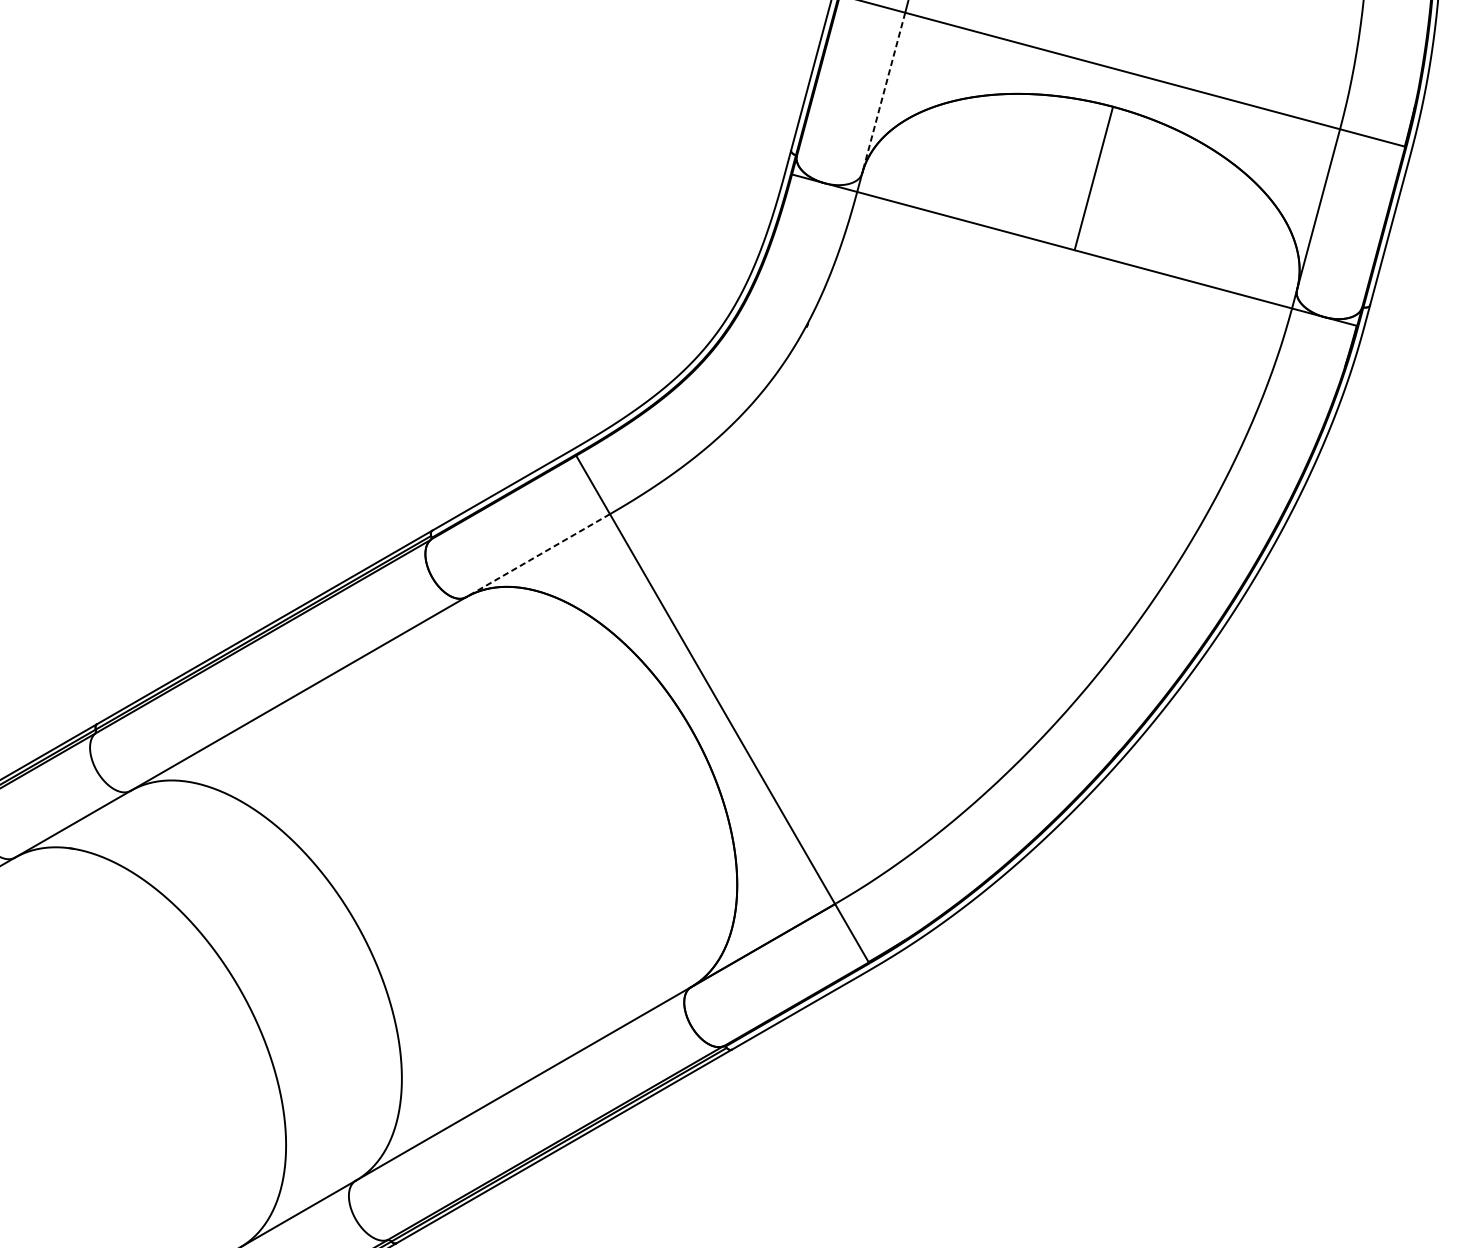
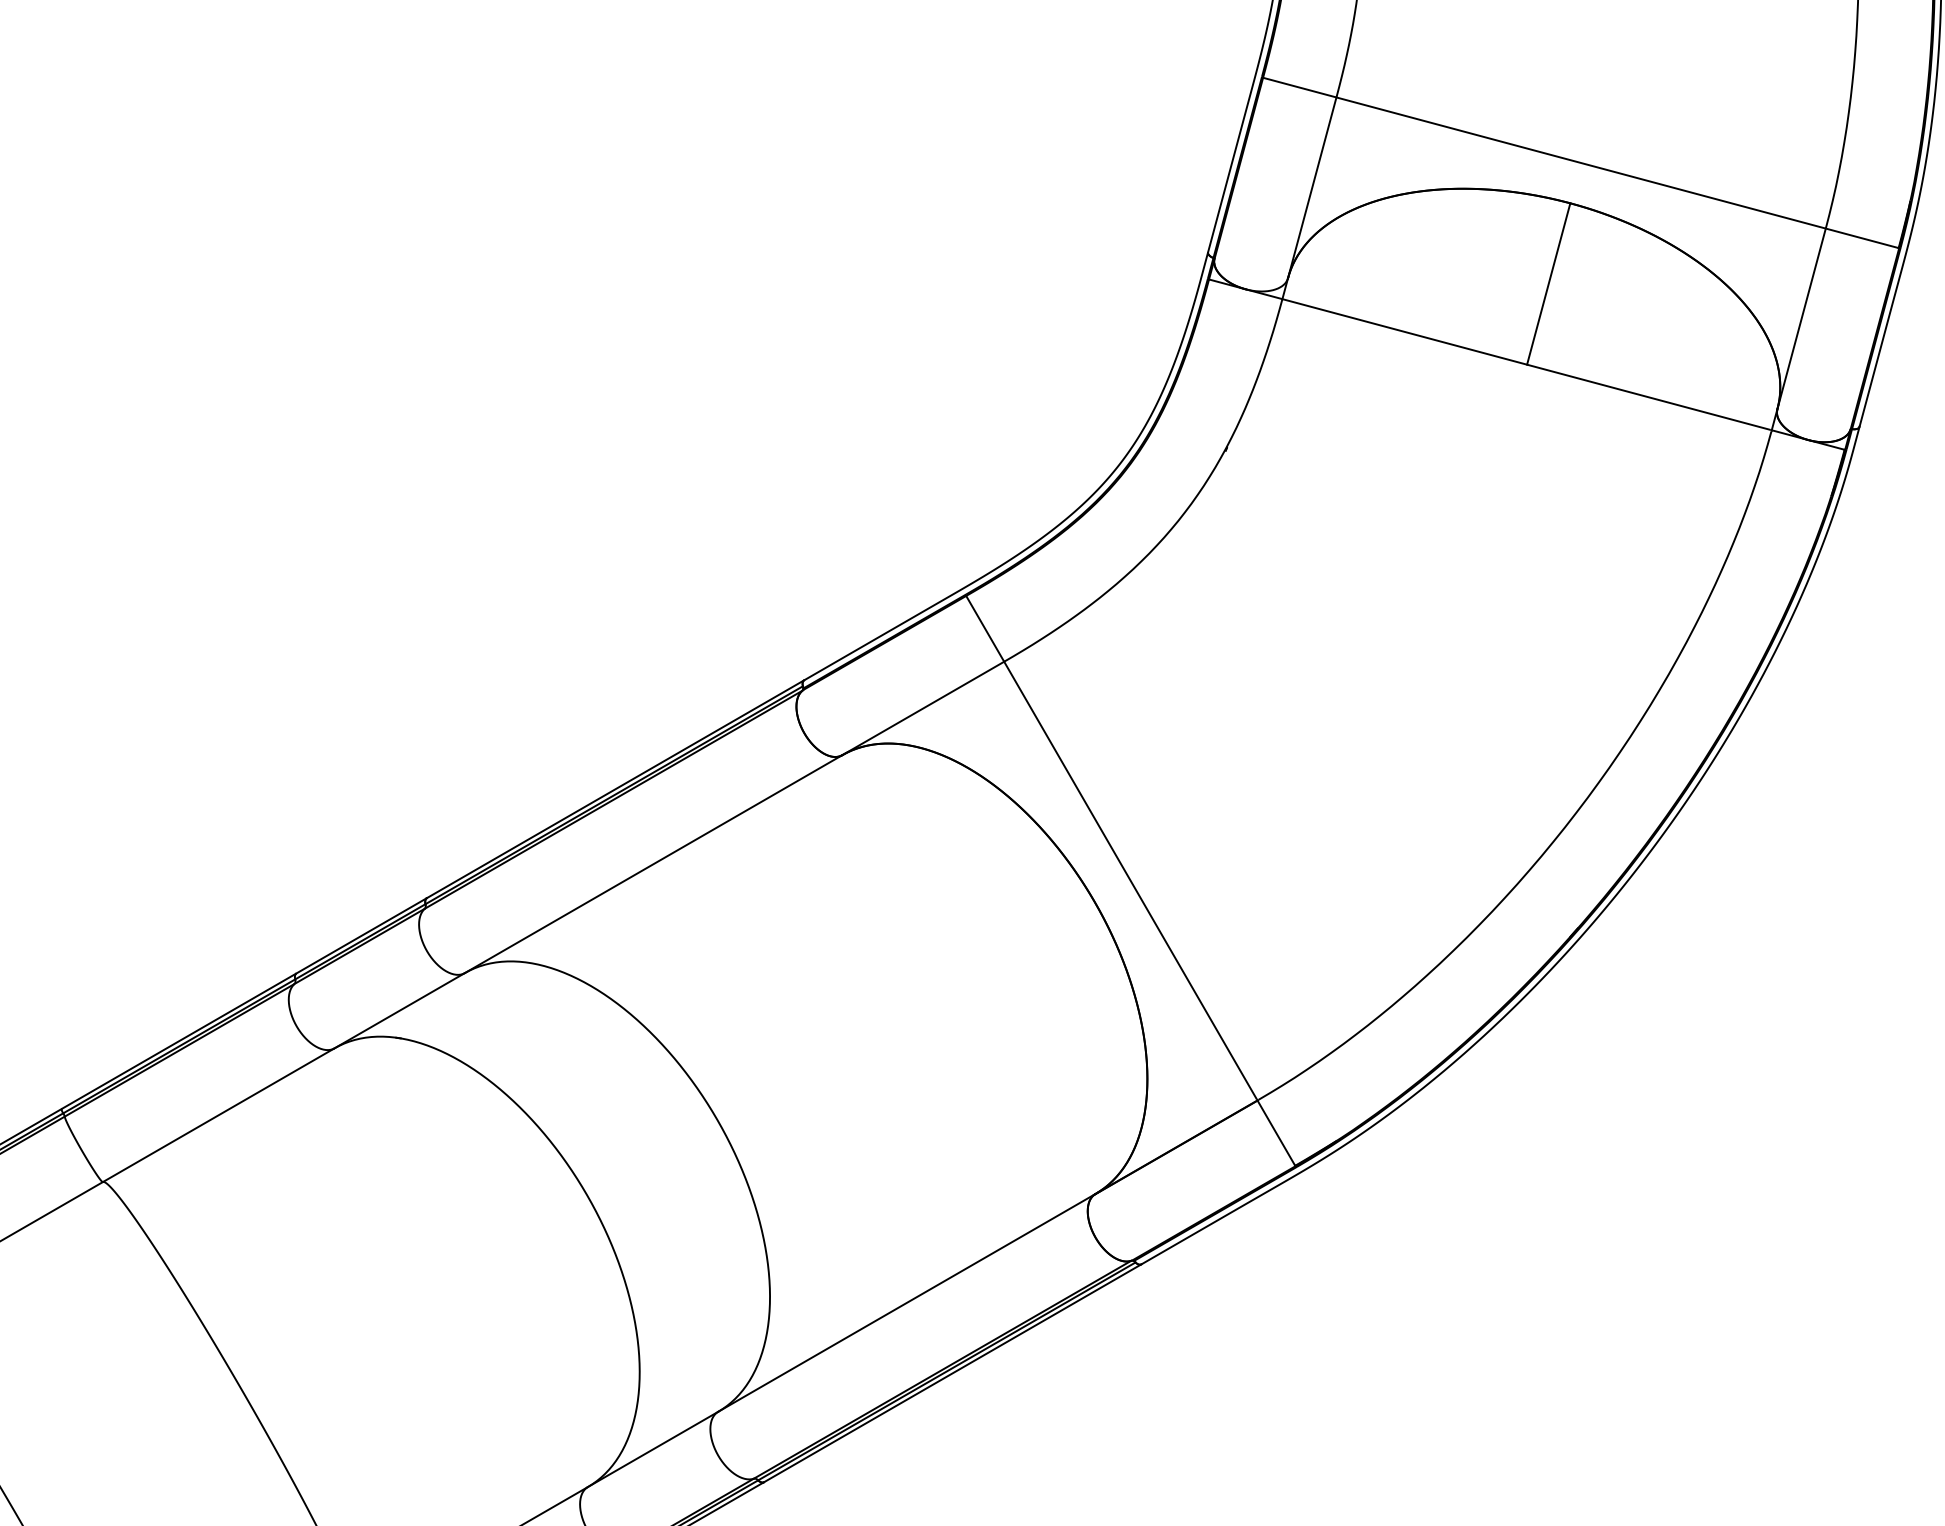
line: (883, 92) -> (1312, 187), dashed -> solid
line: (538, 555) -> (923, 708), dashed -> solid

